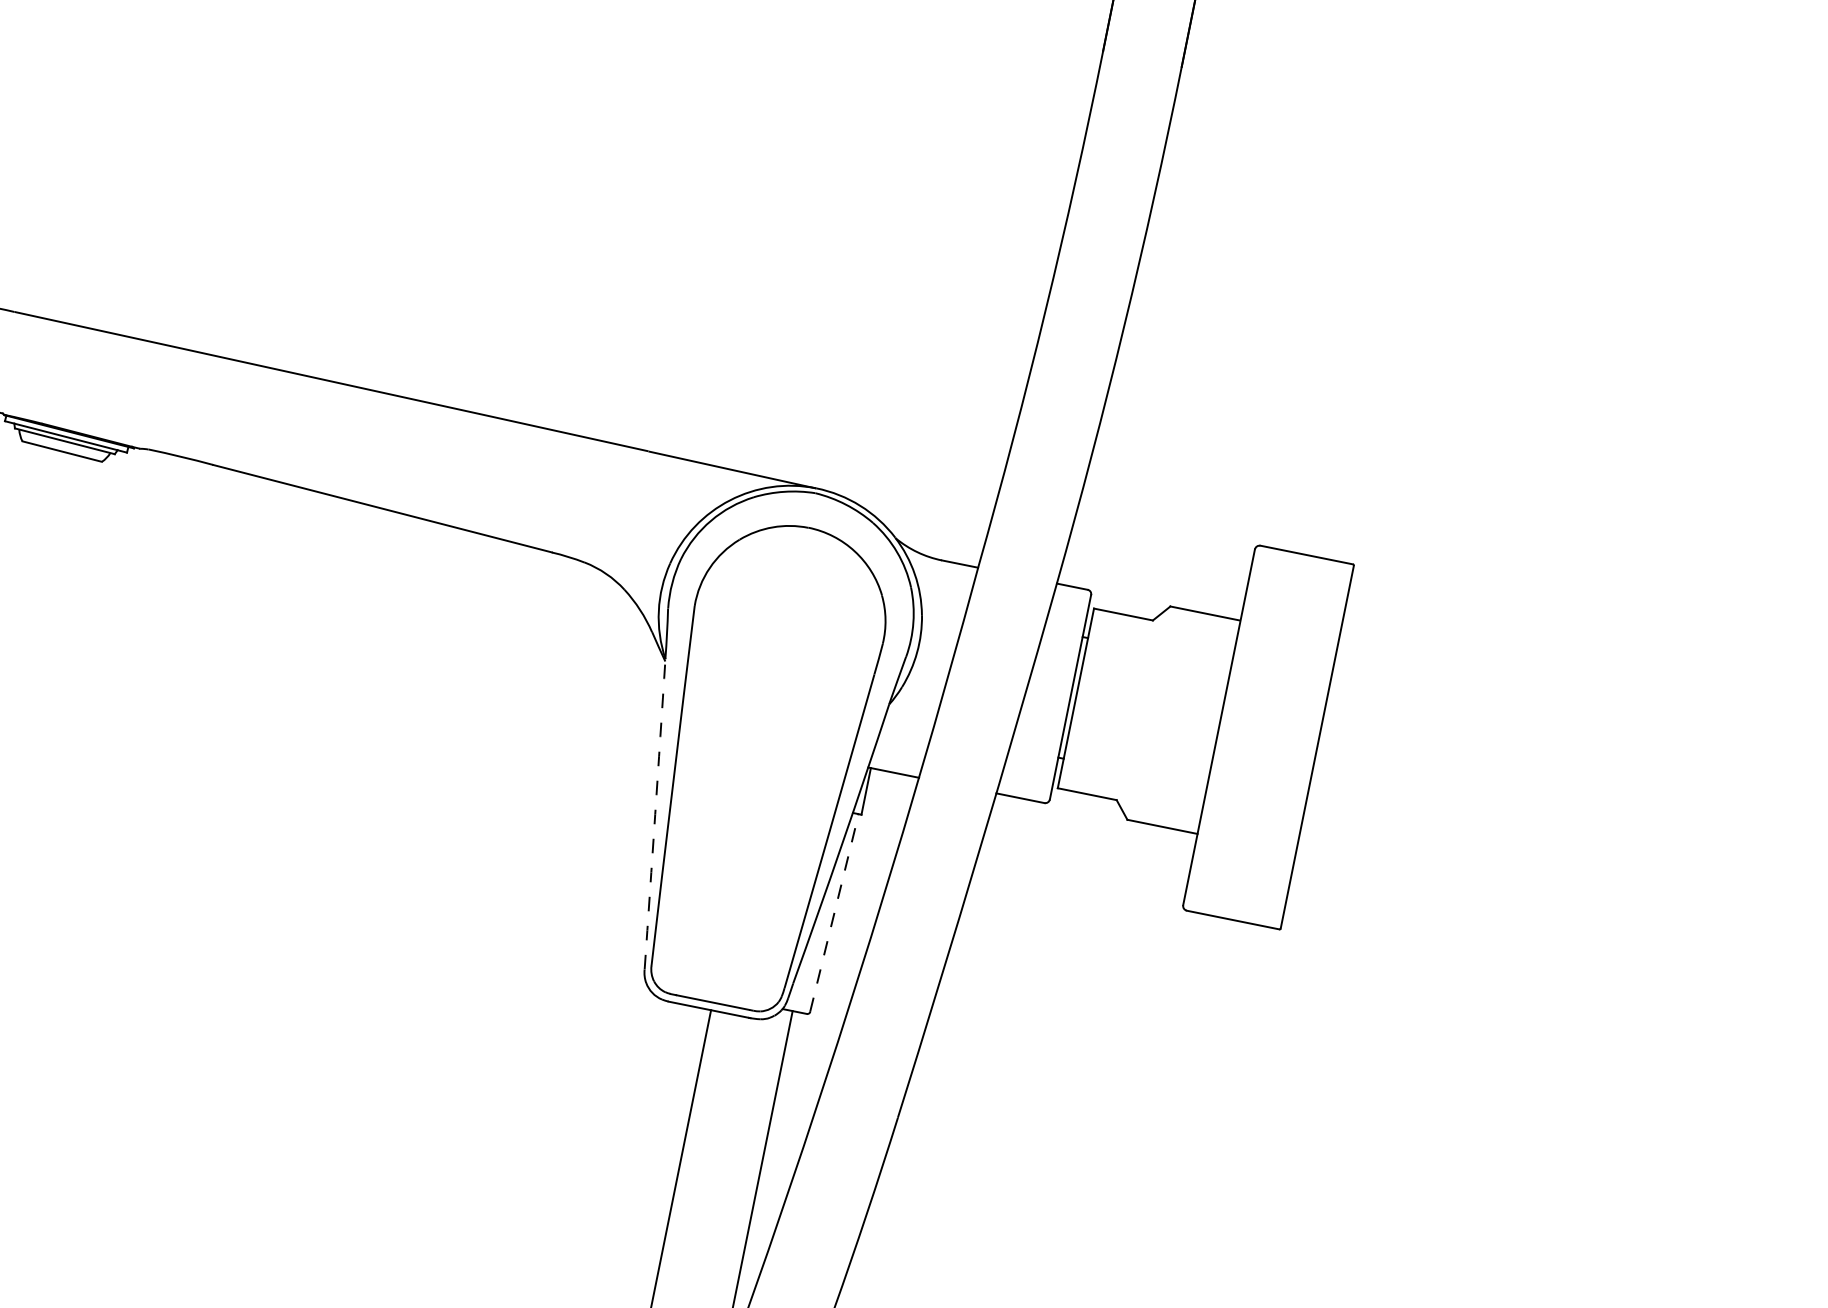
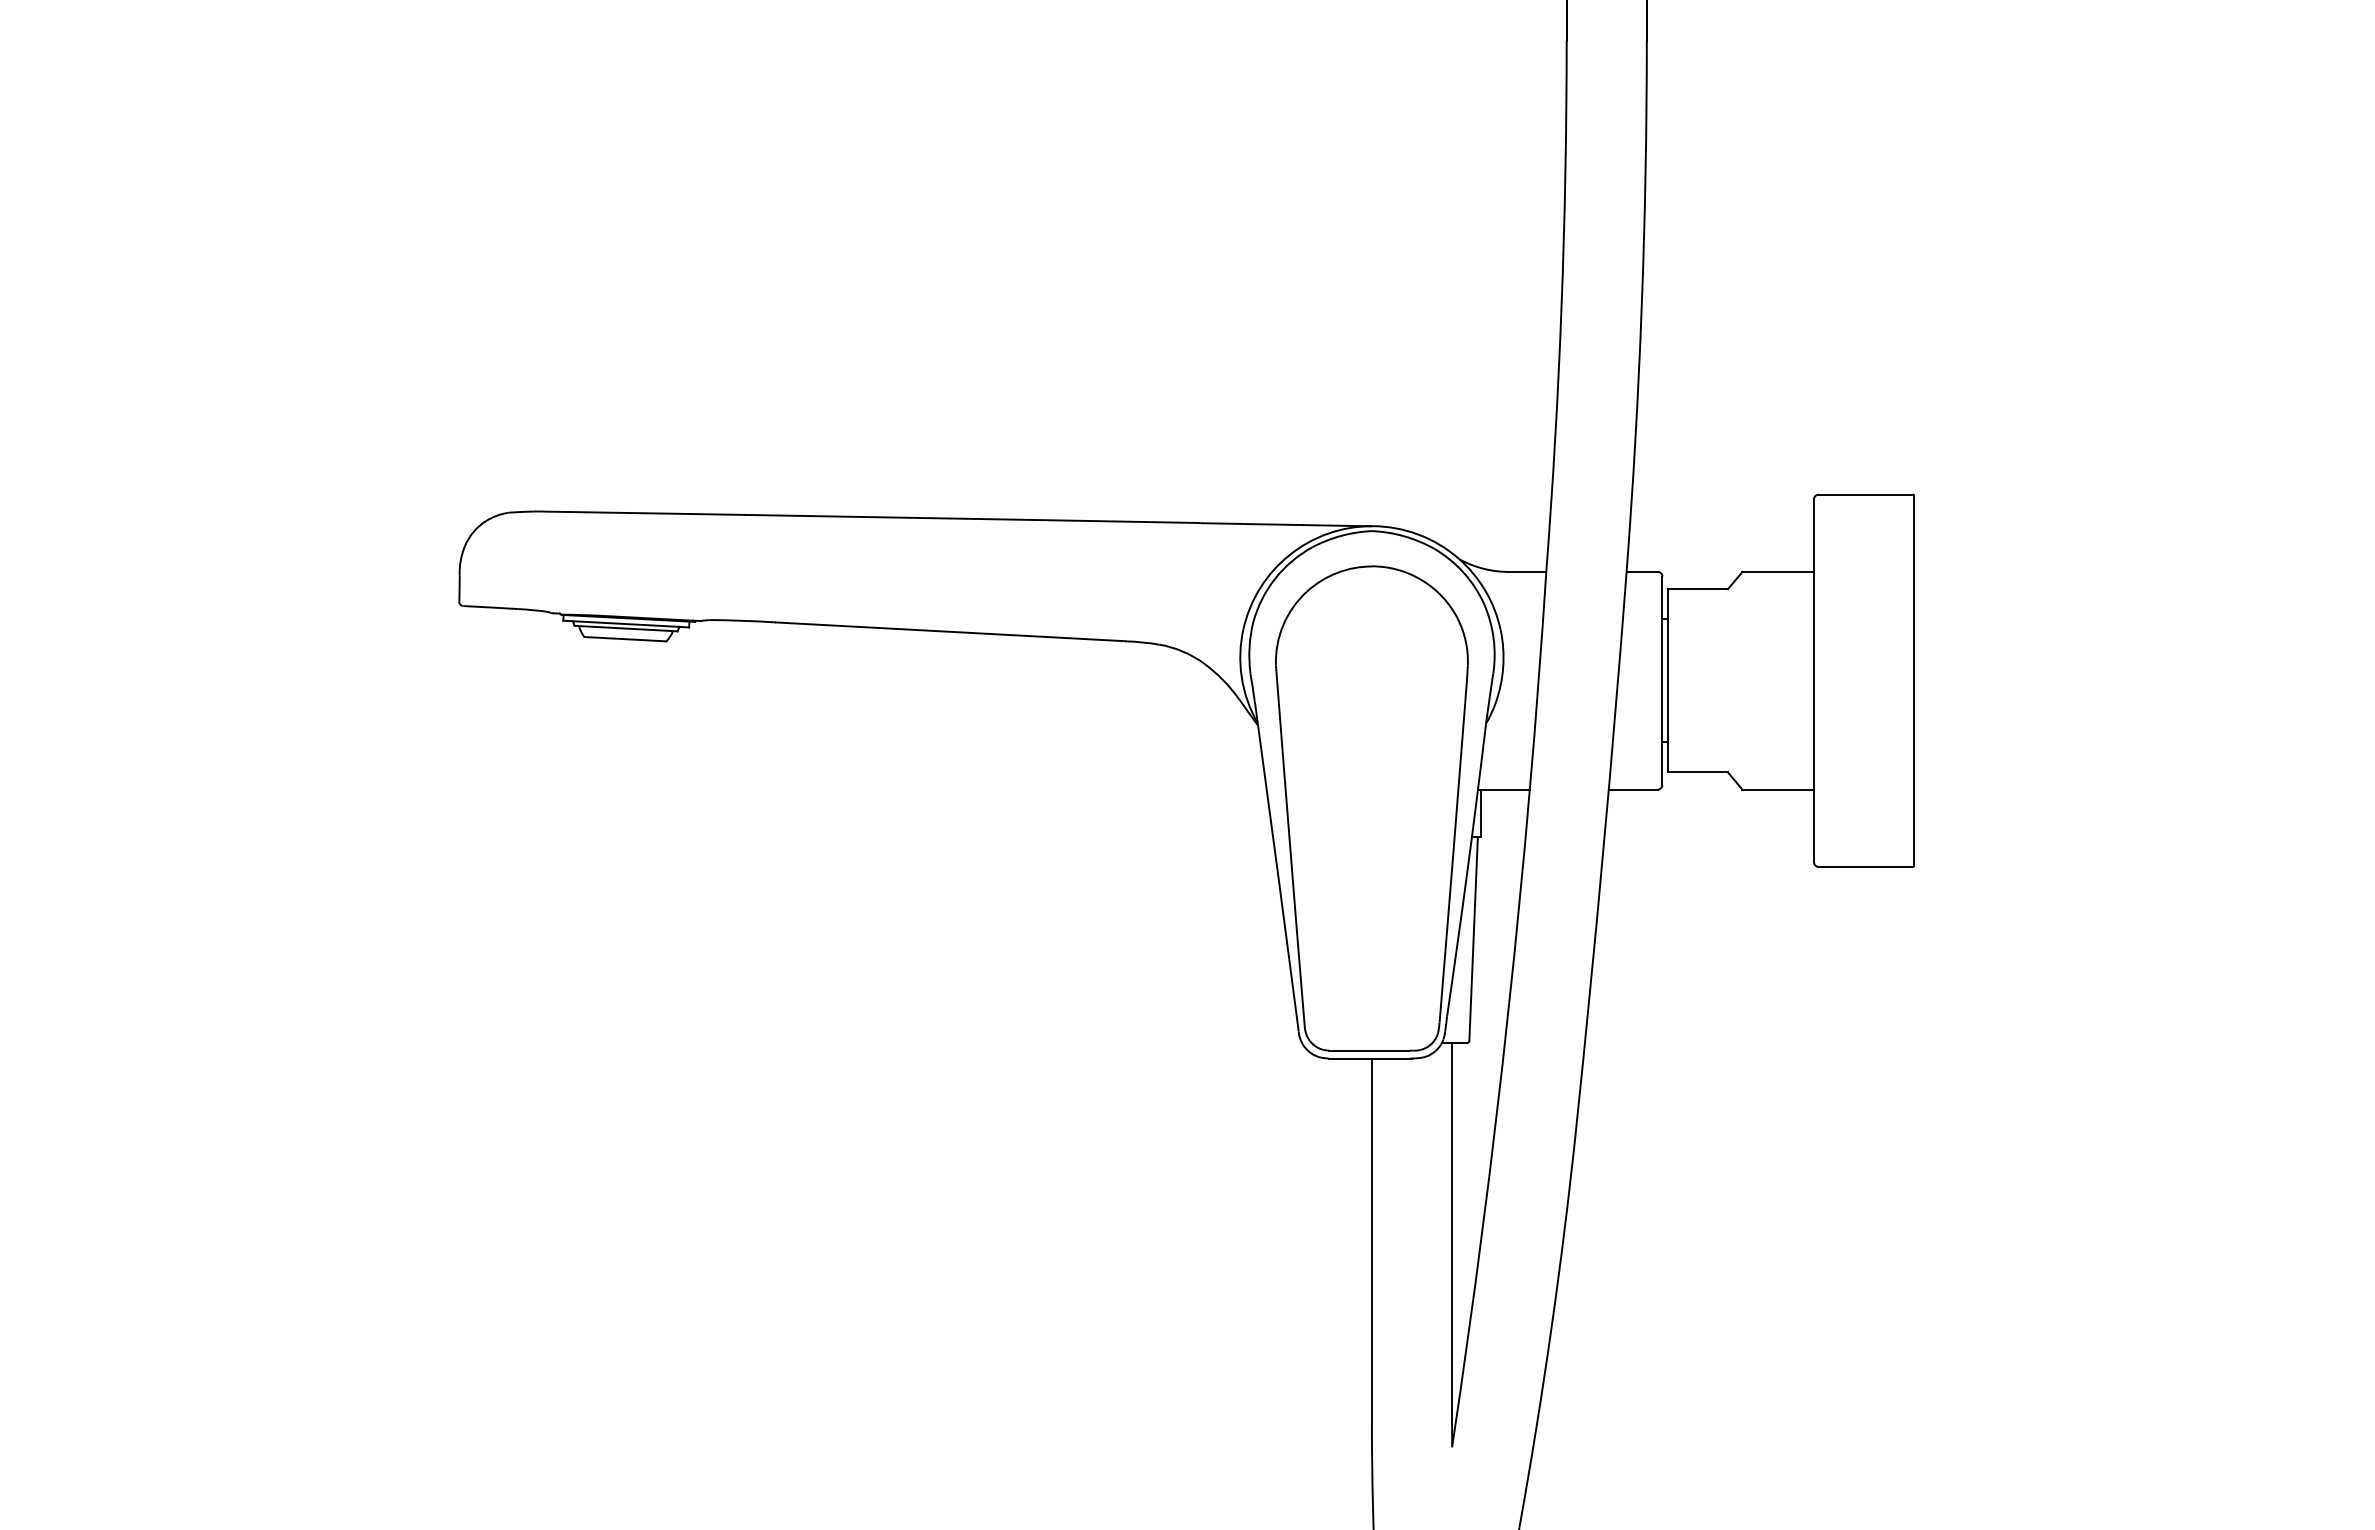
arc: (655, 814) -> (1278, 877), dashed -> solid
line: (834, 912) -> (1473, 938), dashed -> solid

